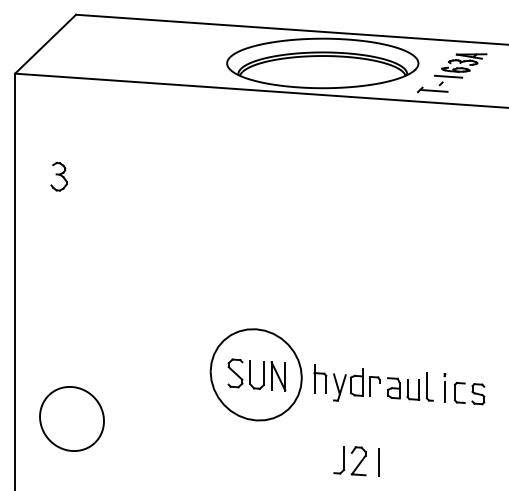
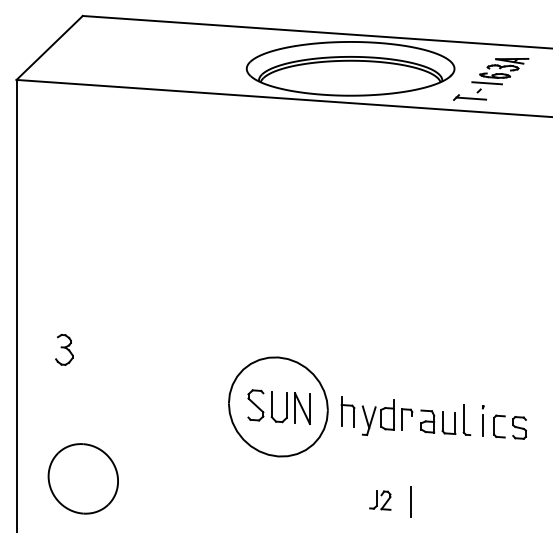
part: (59, 176) -> (64, 349), moved
part: (71, 418) -> (82, 478), moved
part: (350, 461) -> (380, 500), size x0.6

